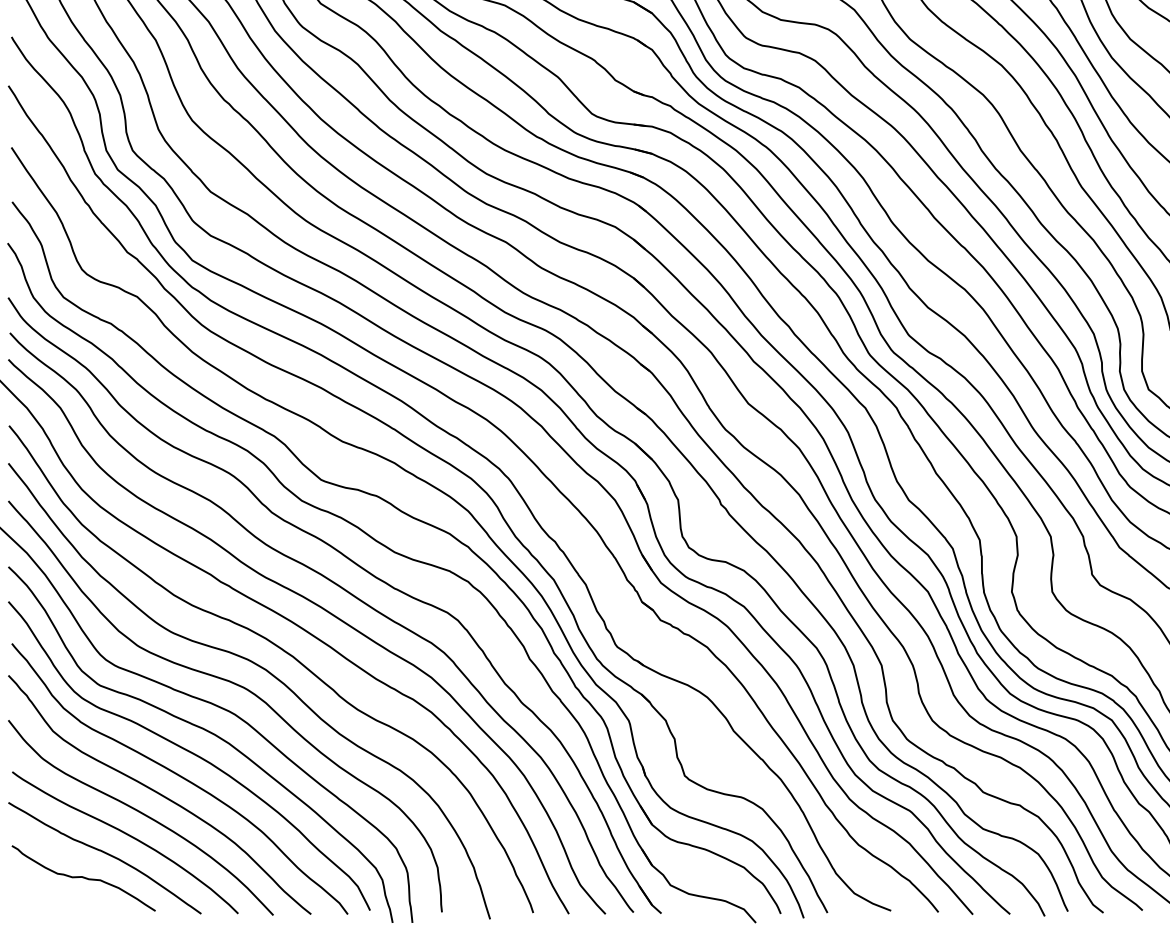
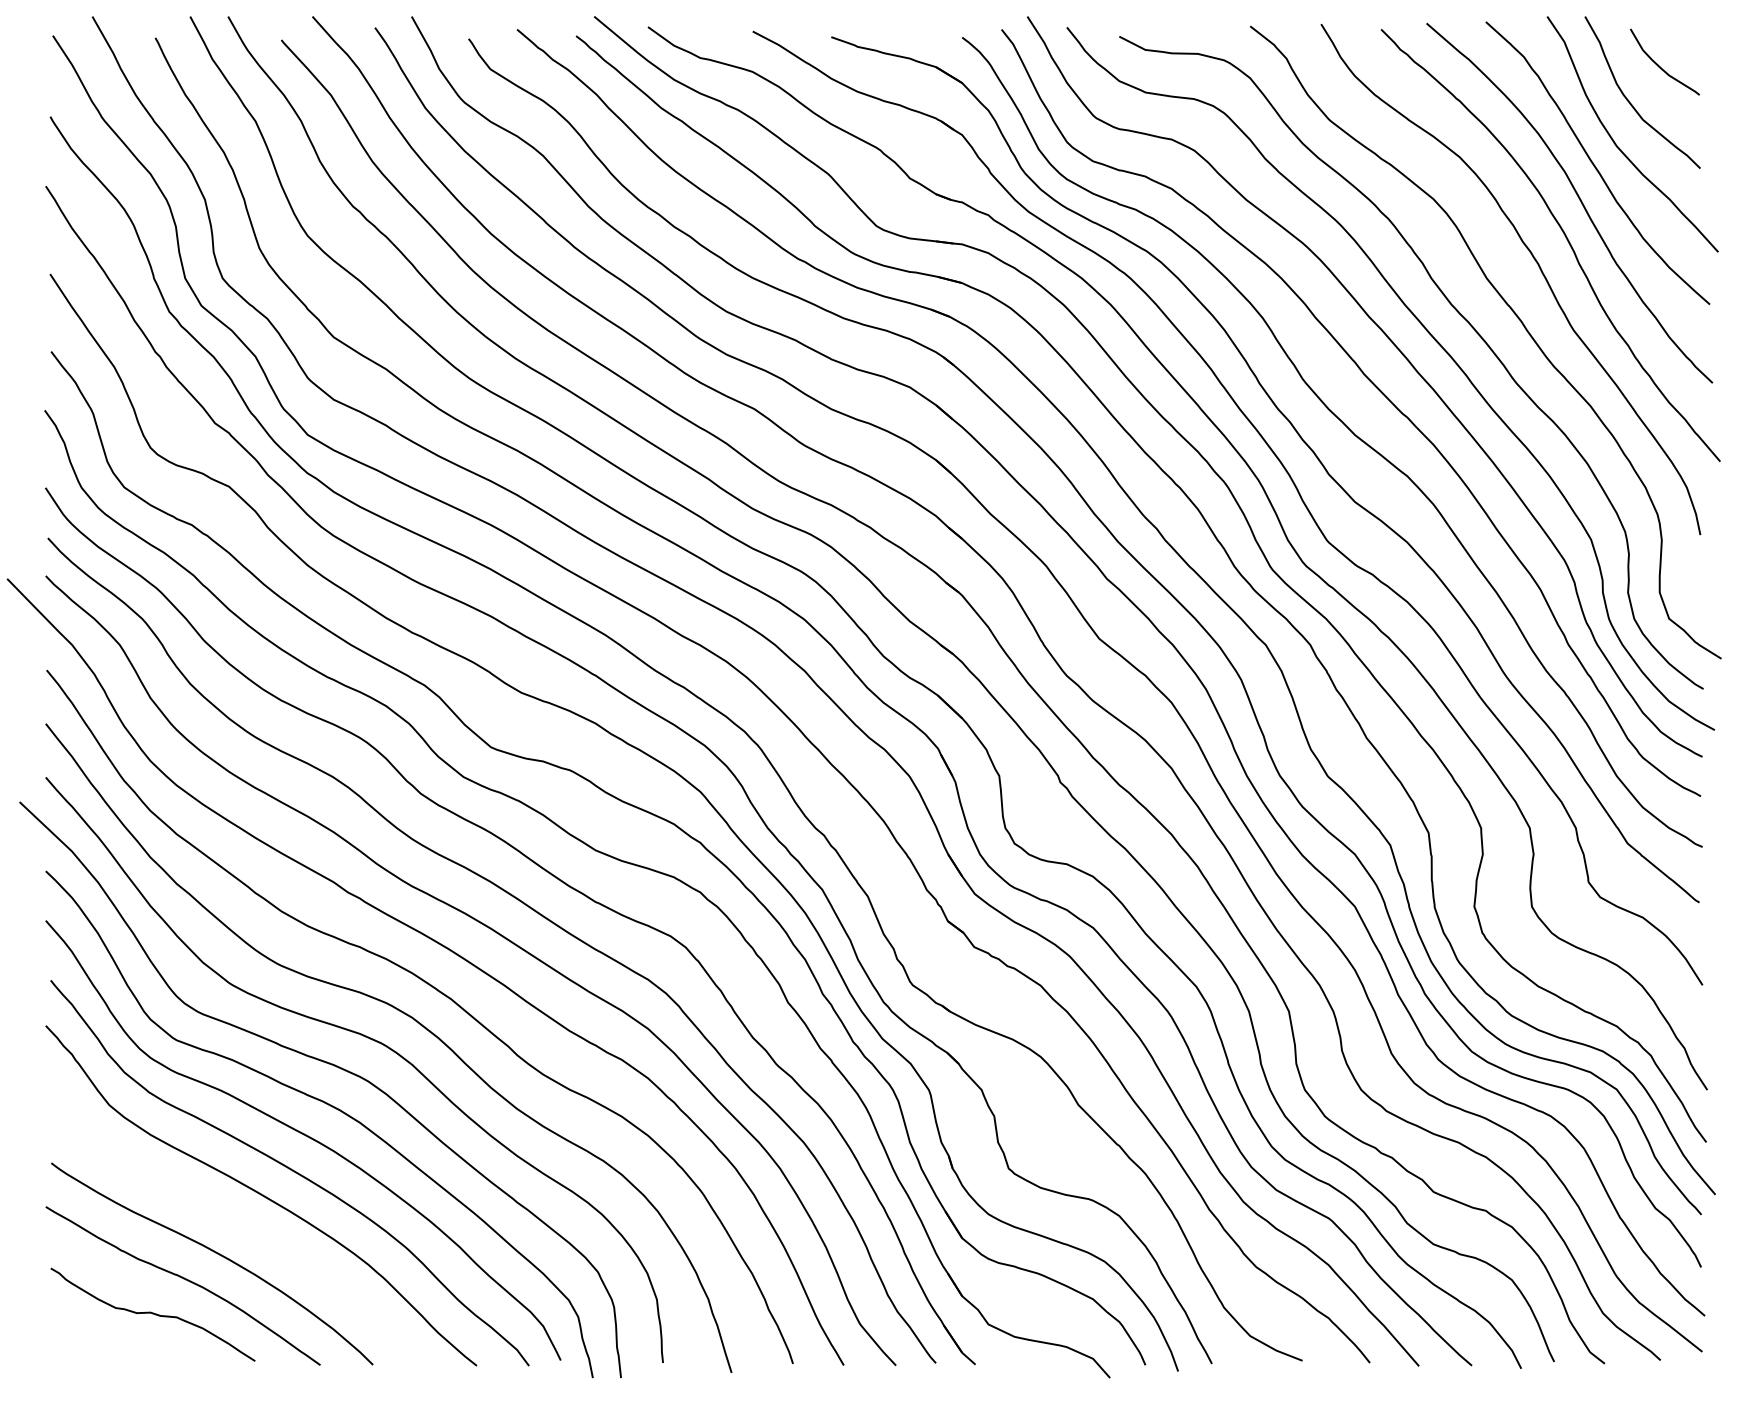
curve: (142, 814) -> (236, 1223), removed

